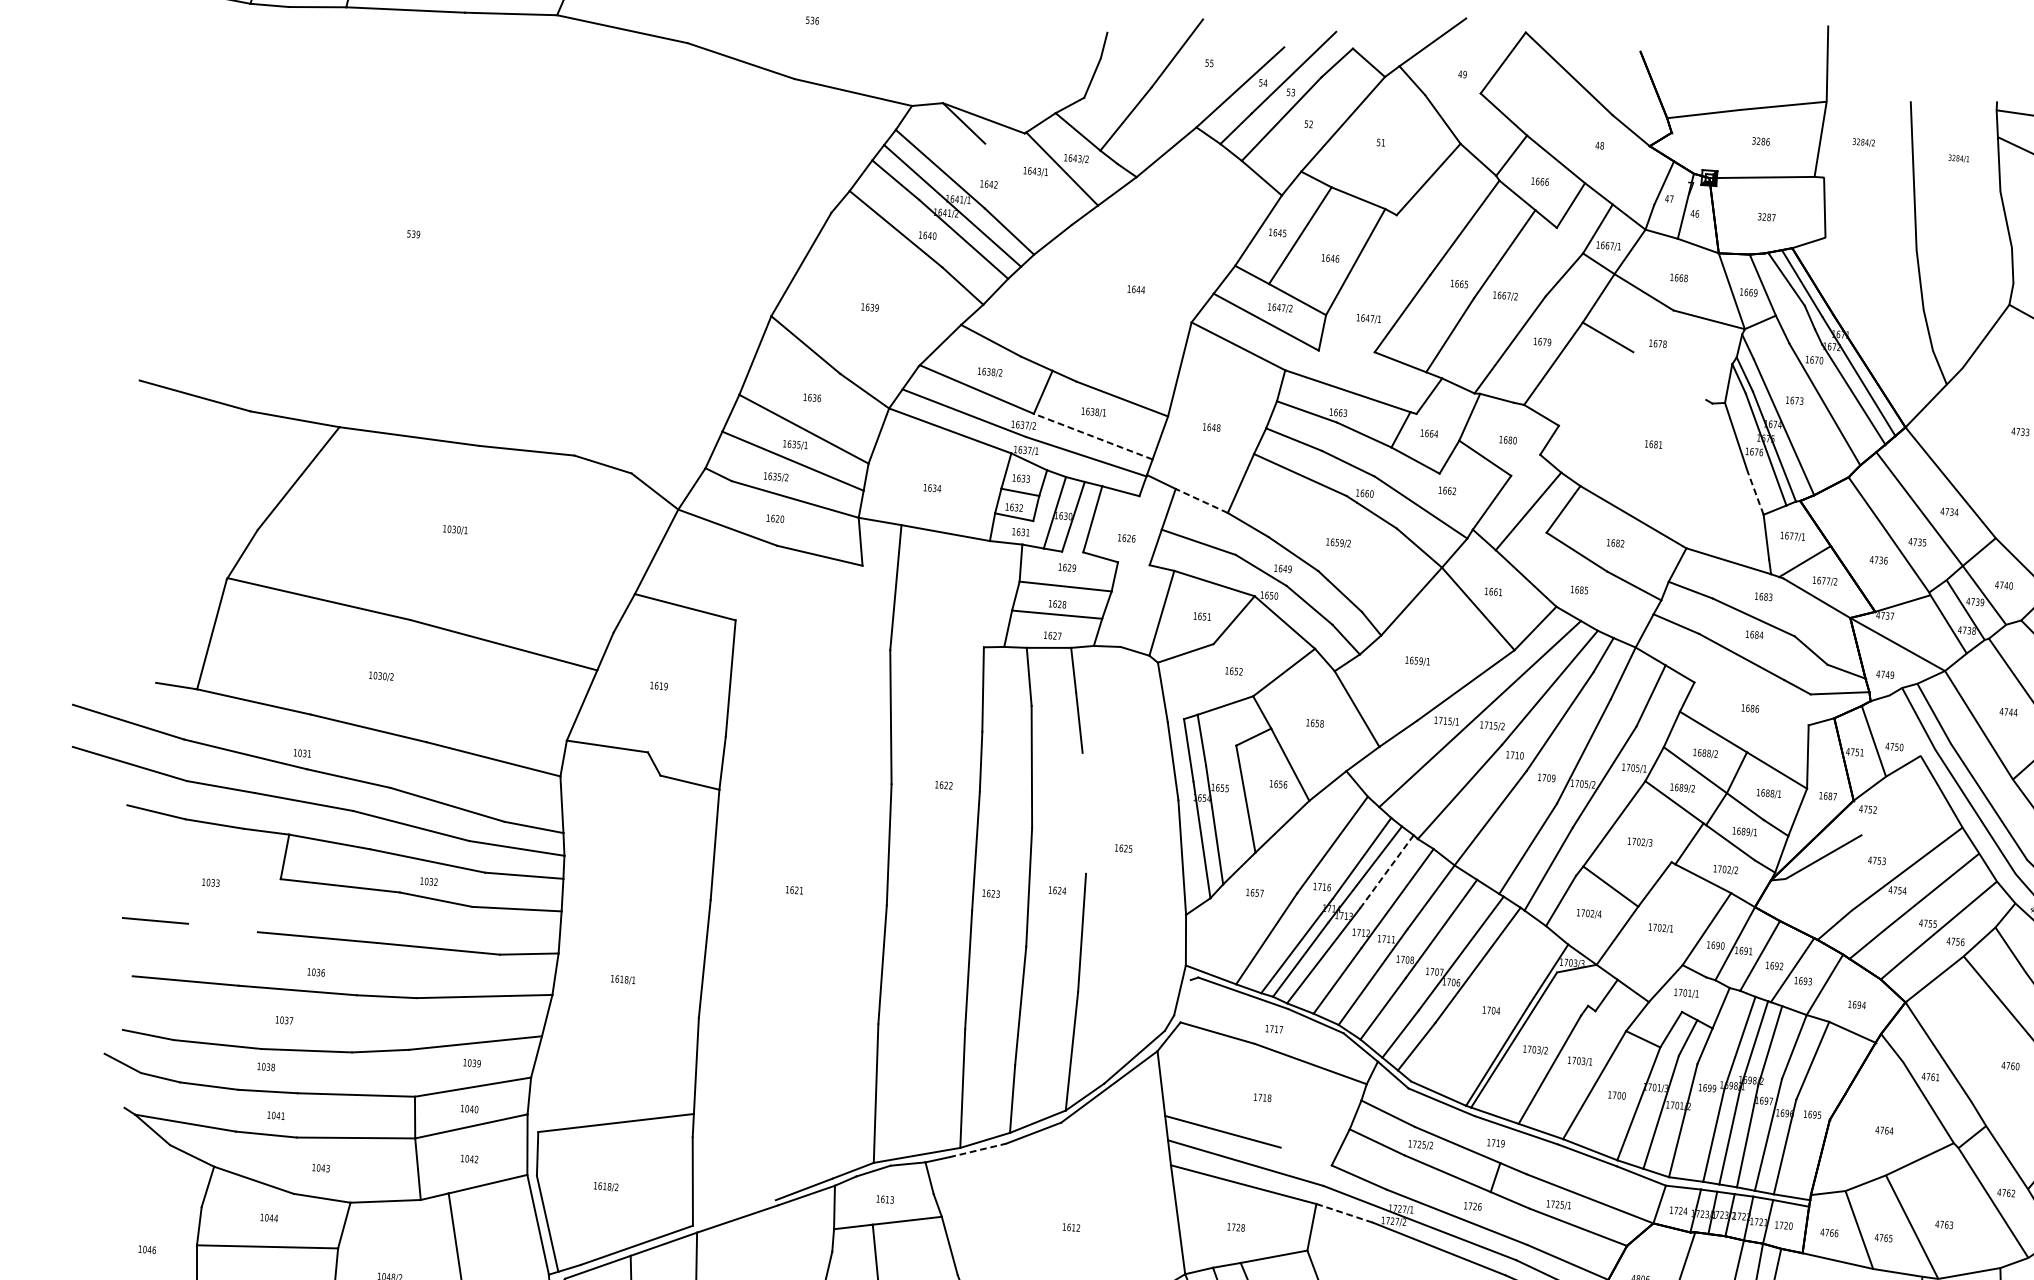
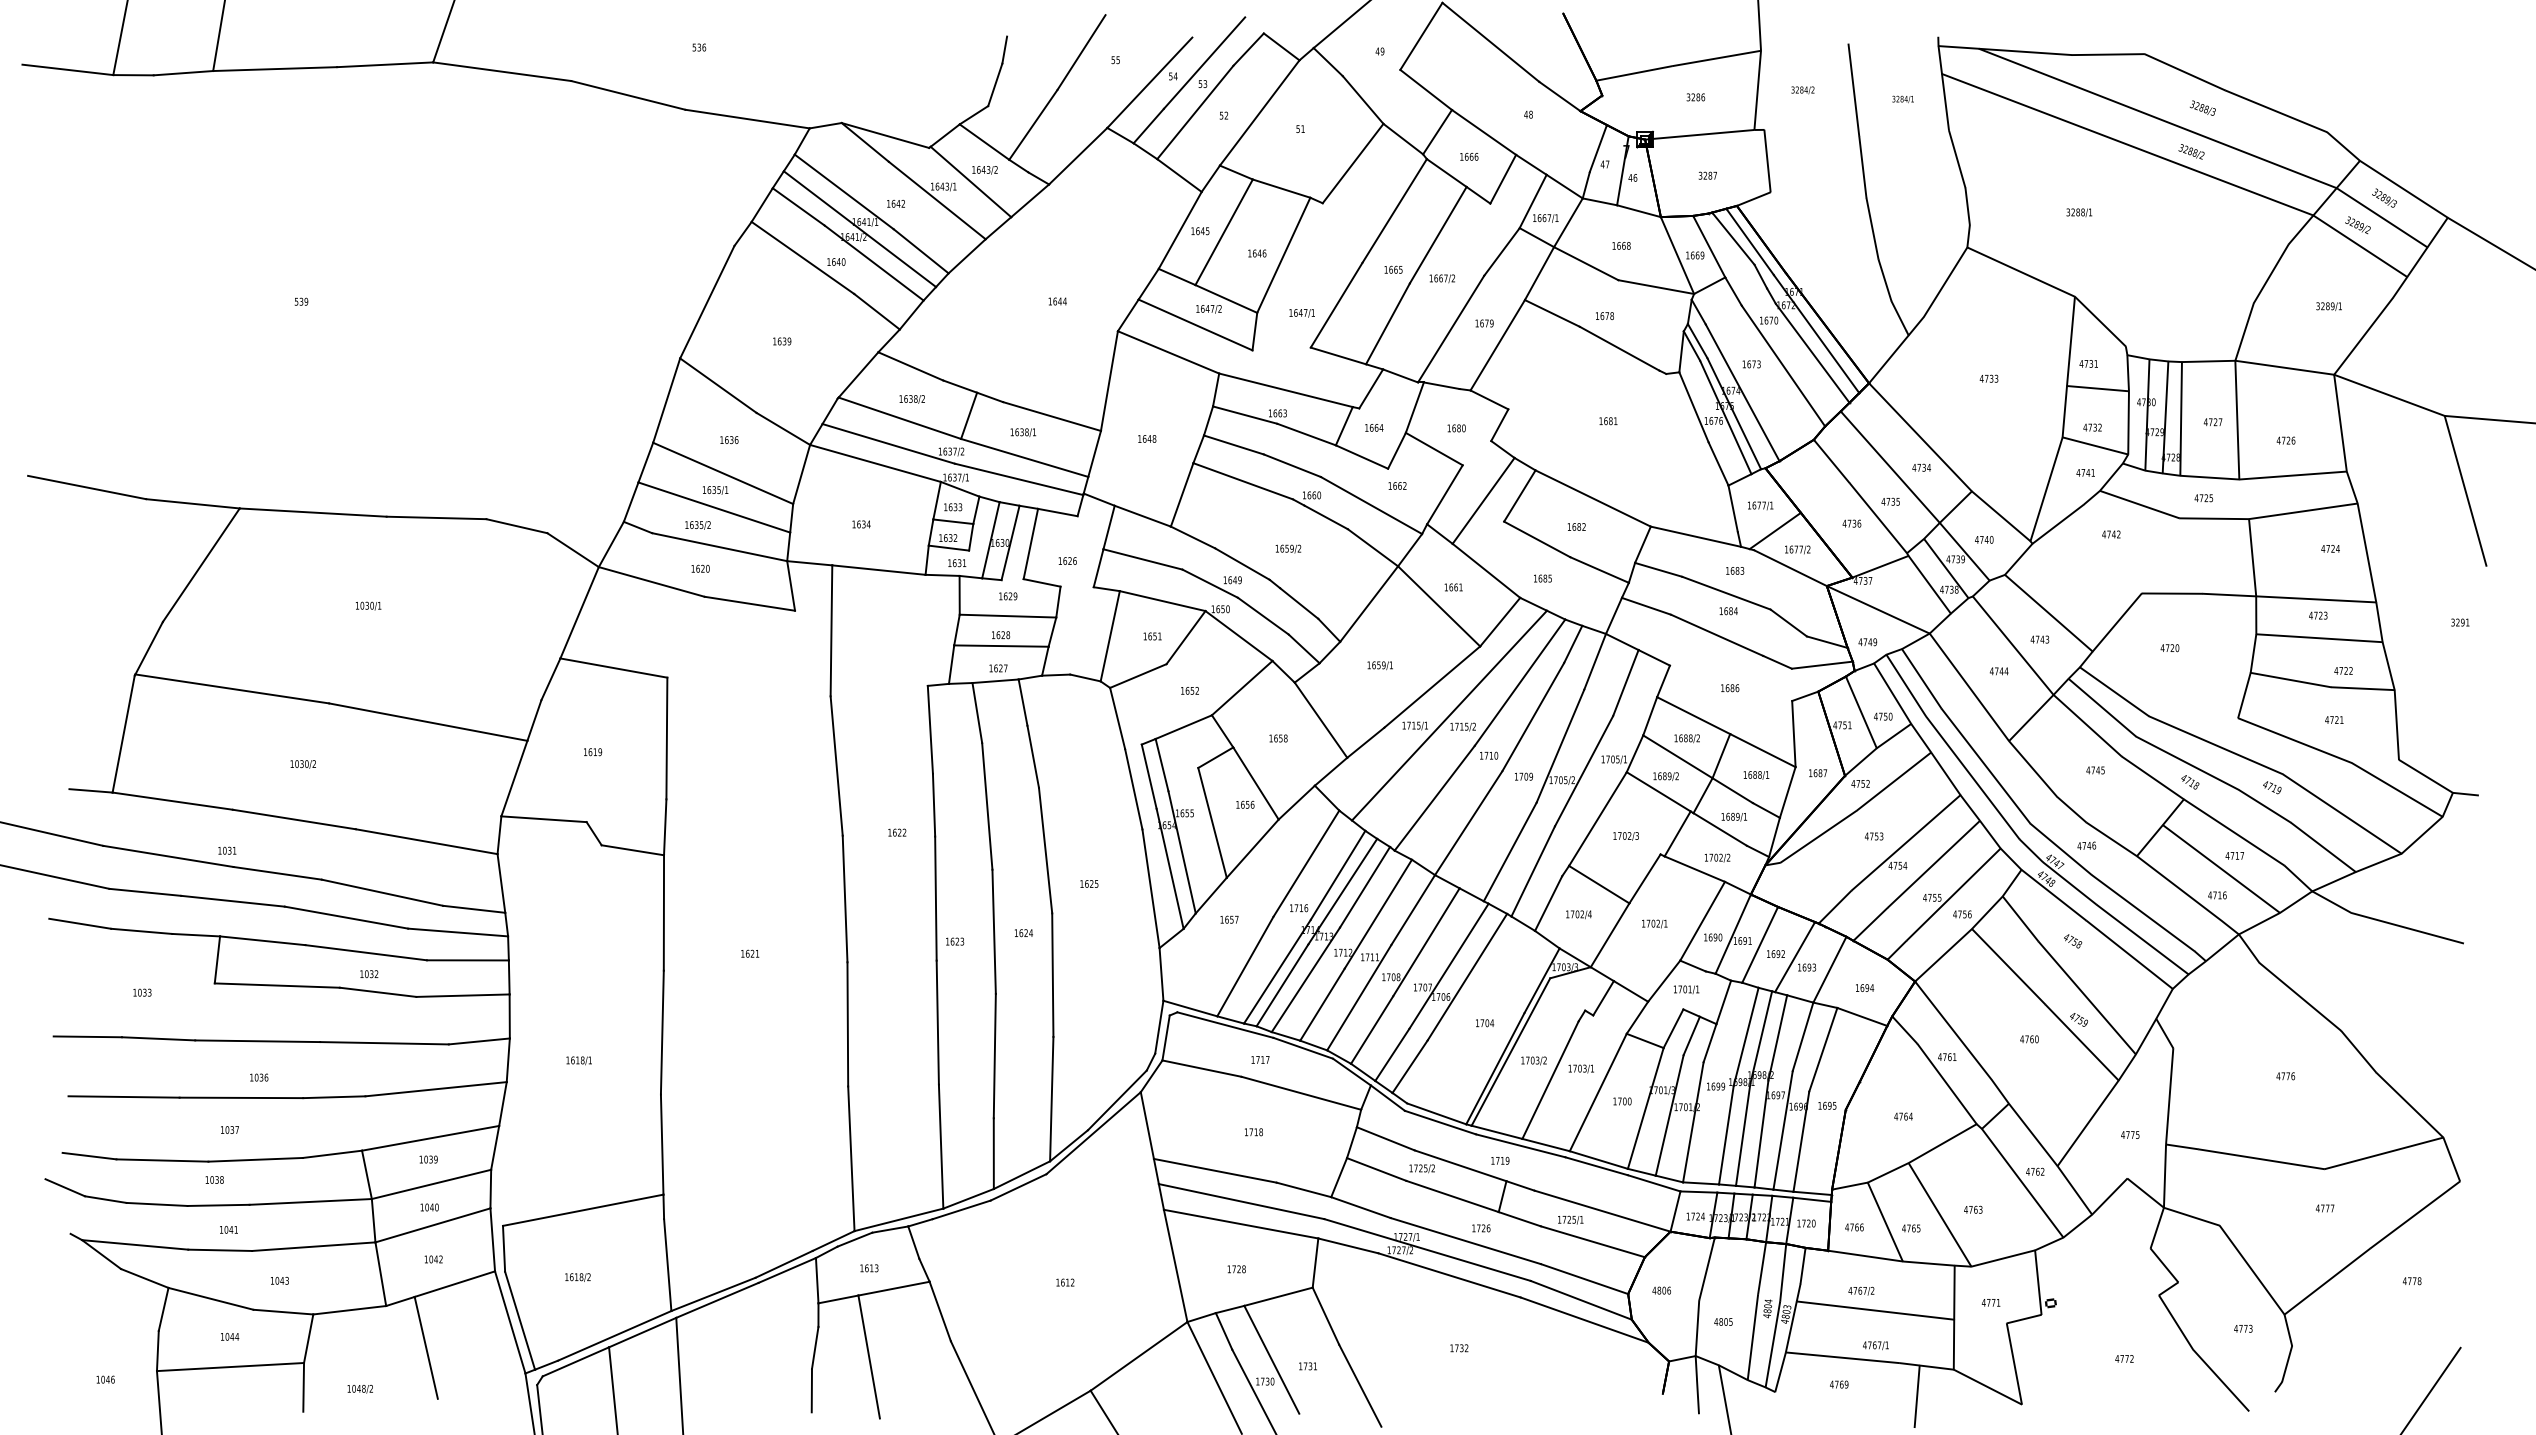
line: (1027, 184) -> (936, 200), added
line: (1669, 375) -> (1619, 348), added
line: (1093, 436) -> (1024, 457), dashed -> solid
line: (1755, 492) -> (1718, 463), dashed -> solid
line: (1201, 501) -> (1142, 516), dashed -> solid
line: (1905, 725) -> (1892, 693), added
line: (1899, 809) -> (1893, 781), added
line: (1084, 813) -> (1045, 850), added
line: (1387, 871) -> (1365, 886), dashed -> solid
line: (222, 927) -> (158, 1038), added
line: (1185, 1000) -> (1165, 1037), added
line: (411, 1072) -> (366, 1174), added
line: (978, 1150) -> (962, 1209), dashed -> solid
line: (1305, 1156) -> (1303, 1189), added
line: (1344, 1212) -> (1348, 1245), dashed -> solid
line: (734, 1213) -> (713, 1294), added

